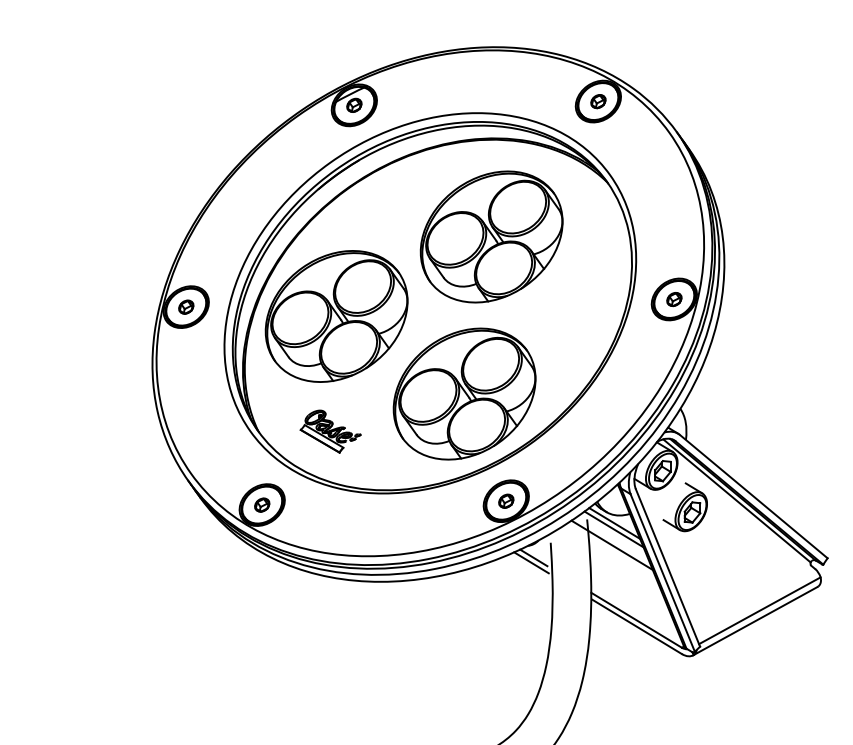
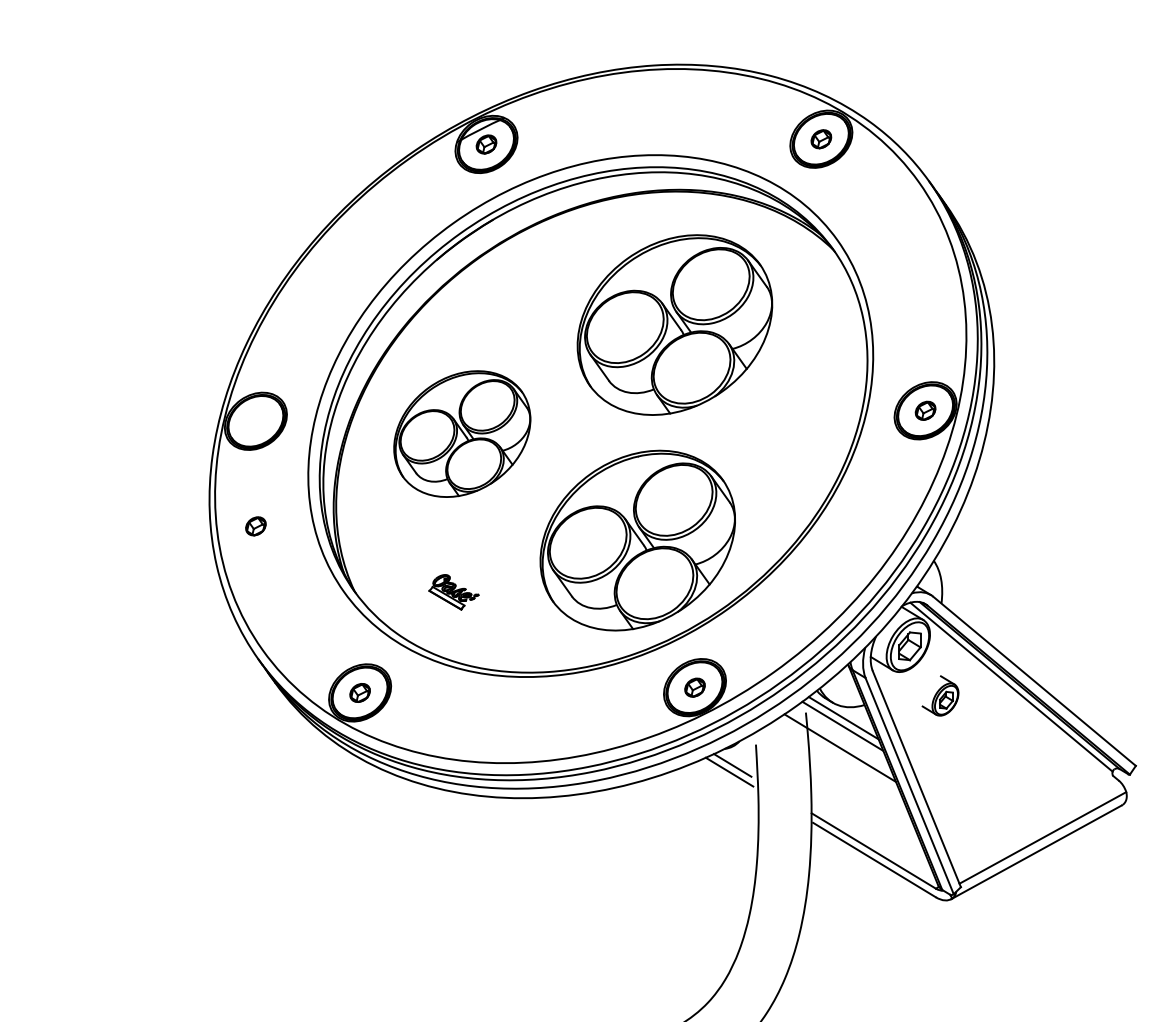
part: (185, 307) -> (255, 526), moved
part: (336, 316) -> (462, 433), size x0.7
part: (330, 431) -> (453, 592), size x0.6
part: (685, 506) -> (940, 695), size x0.6

